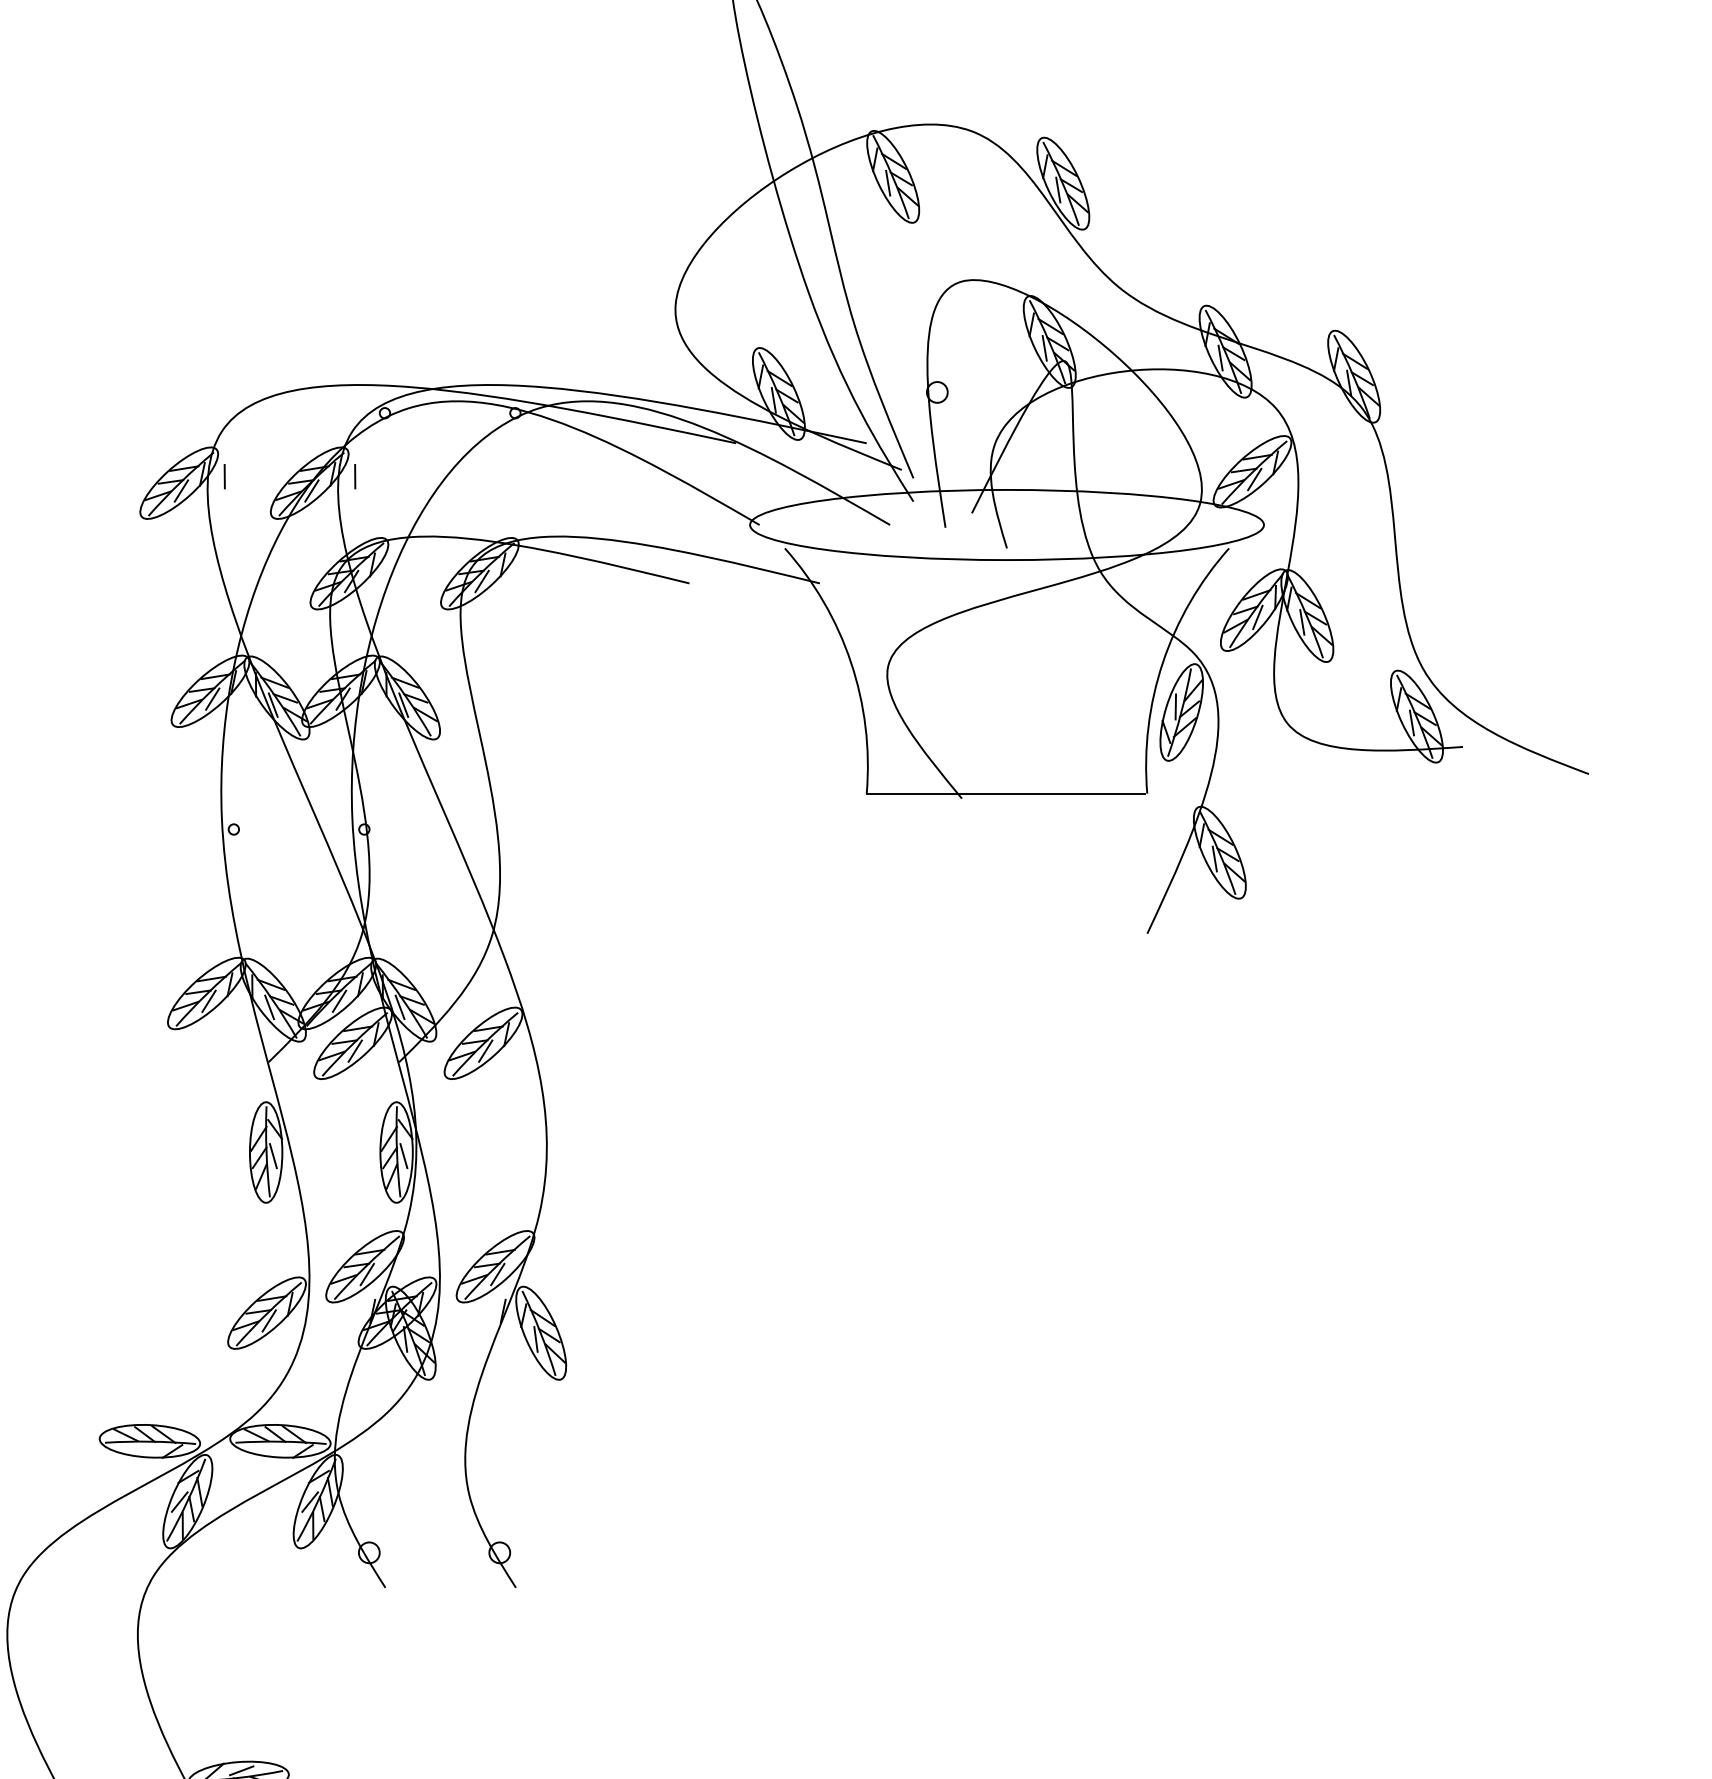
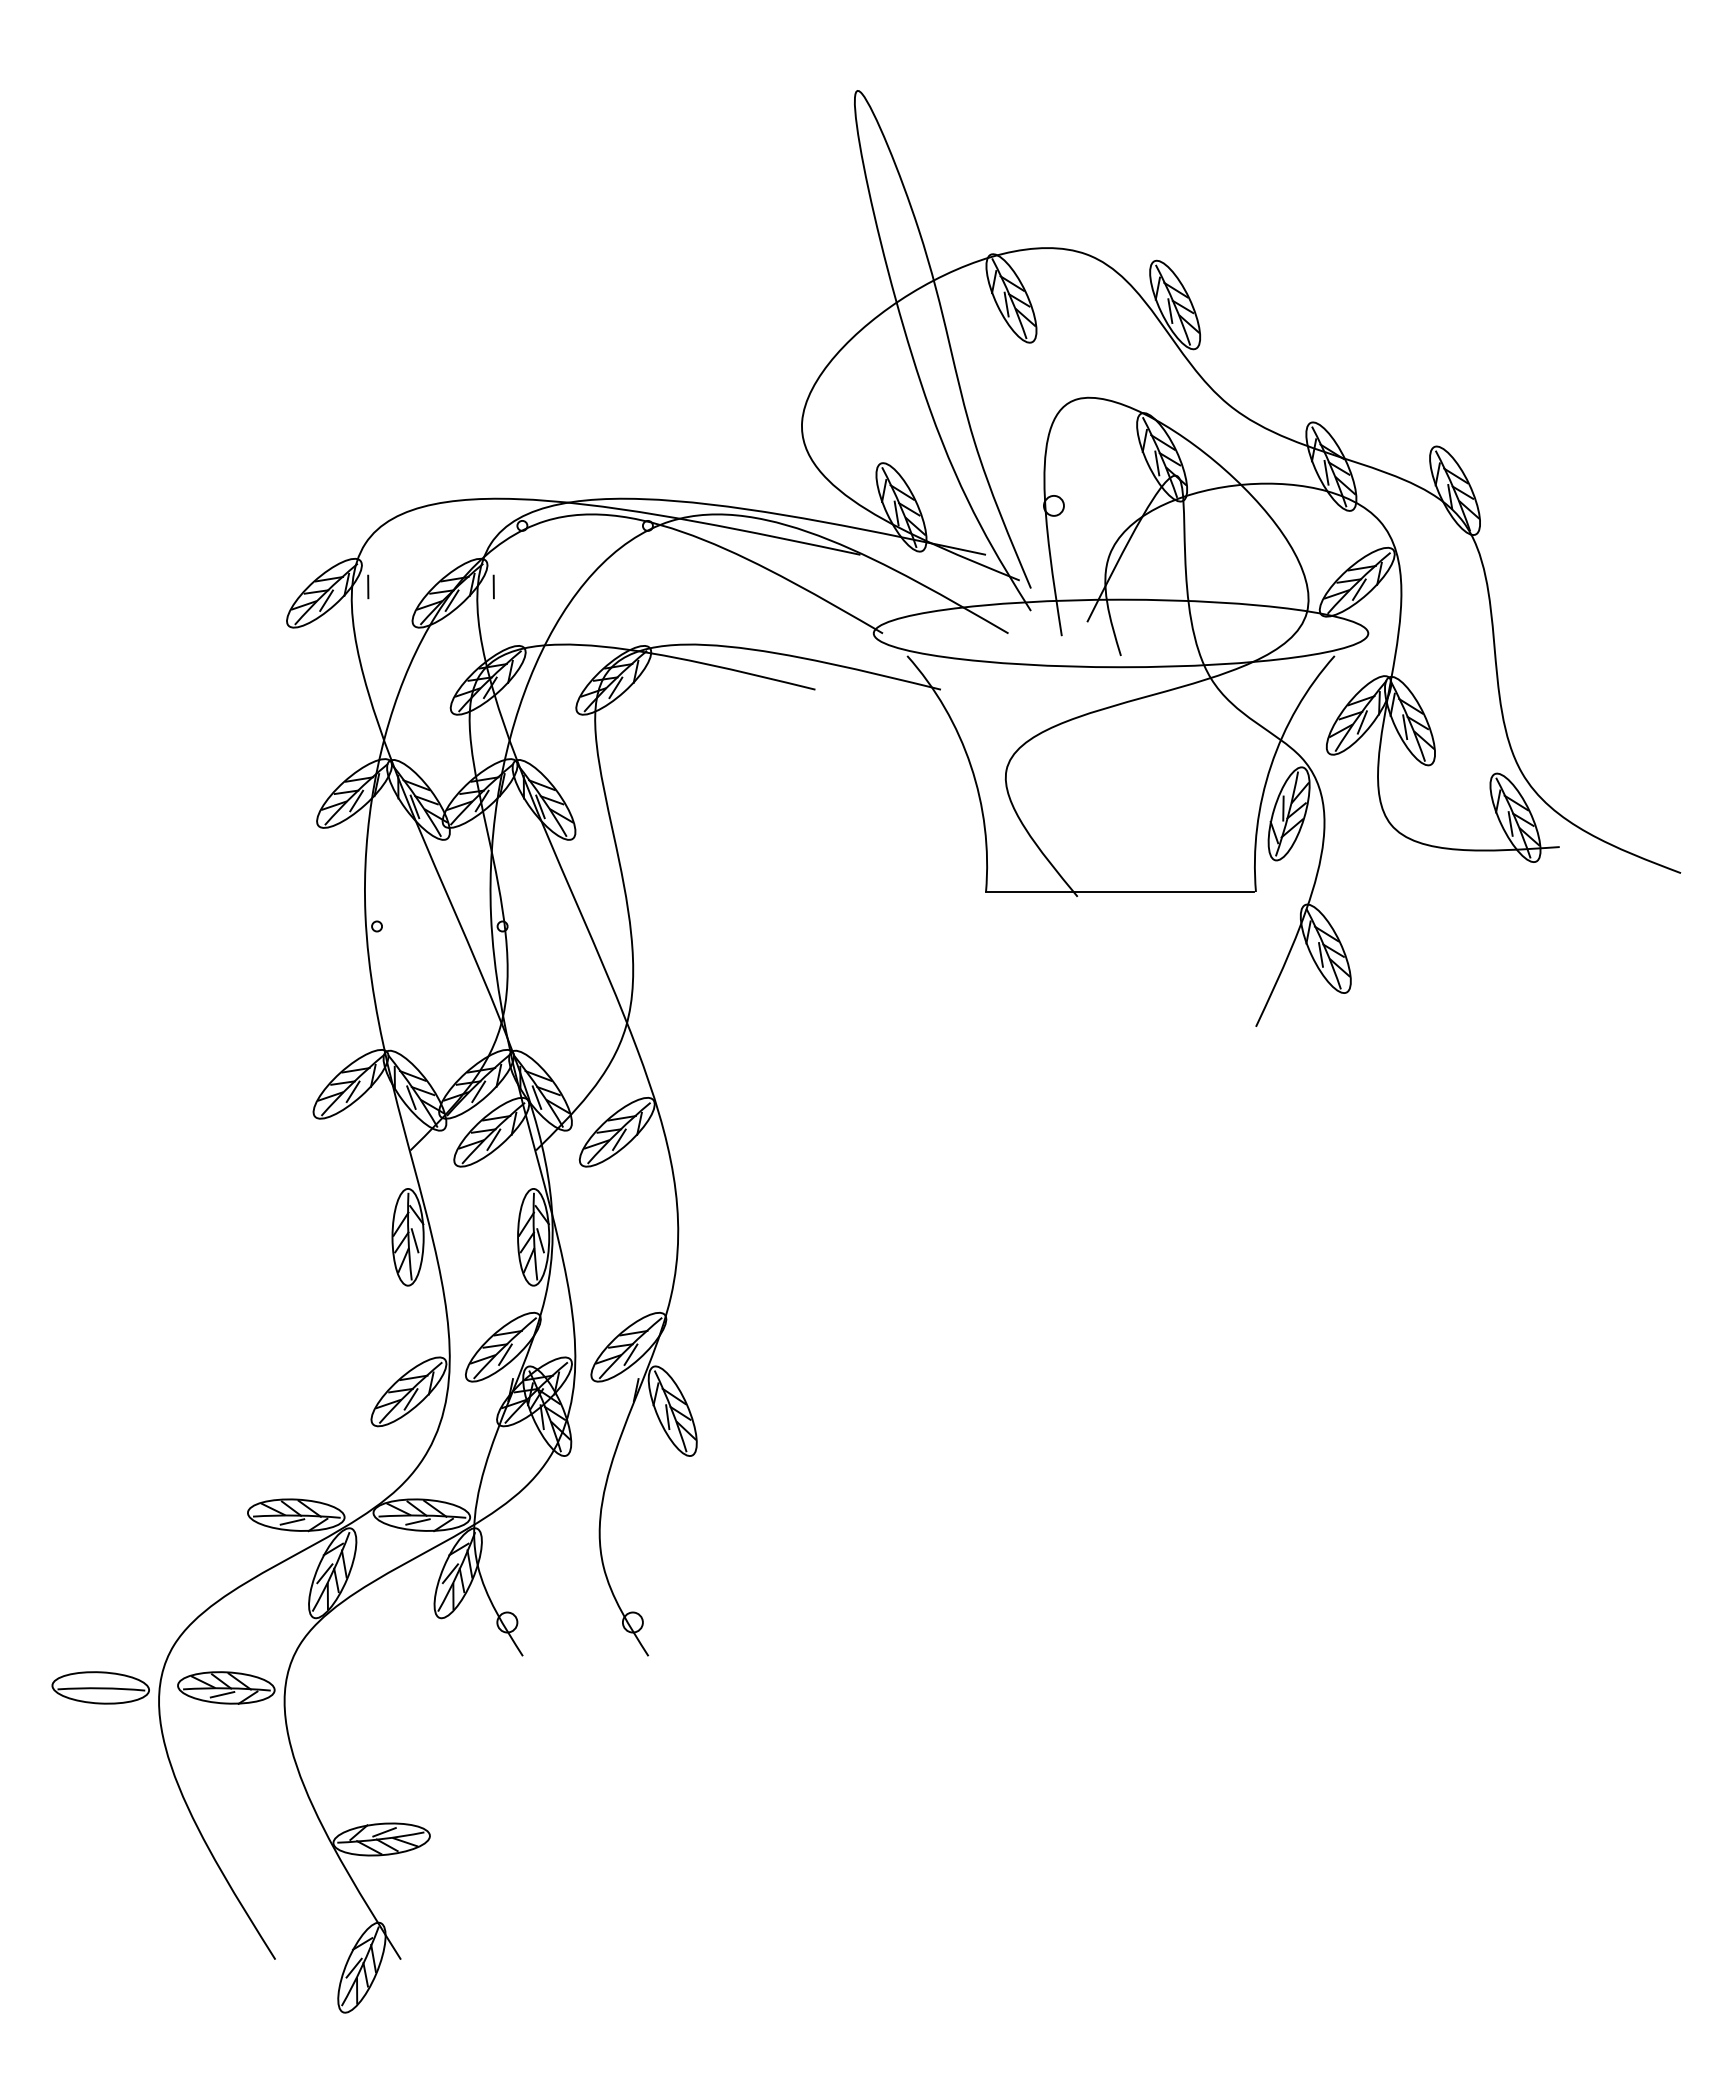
line: (146, 1447) -> (292, 1521), added
line: (275, 1447) -> (417, 1521), added
part: (77, 1620) -> (226, 1687), added

